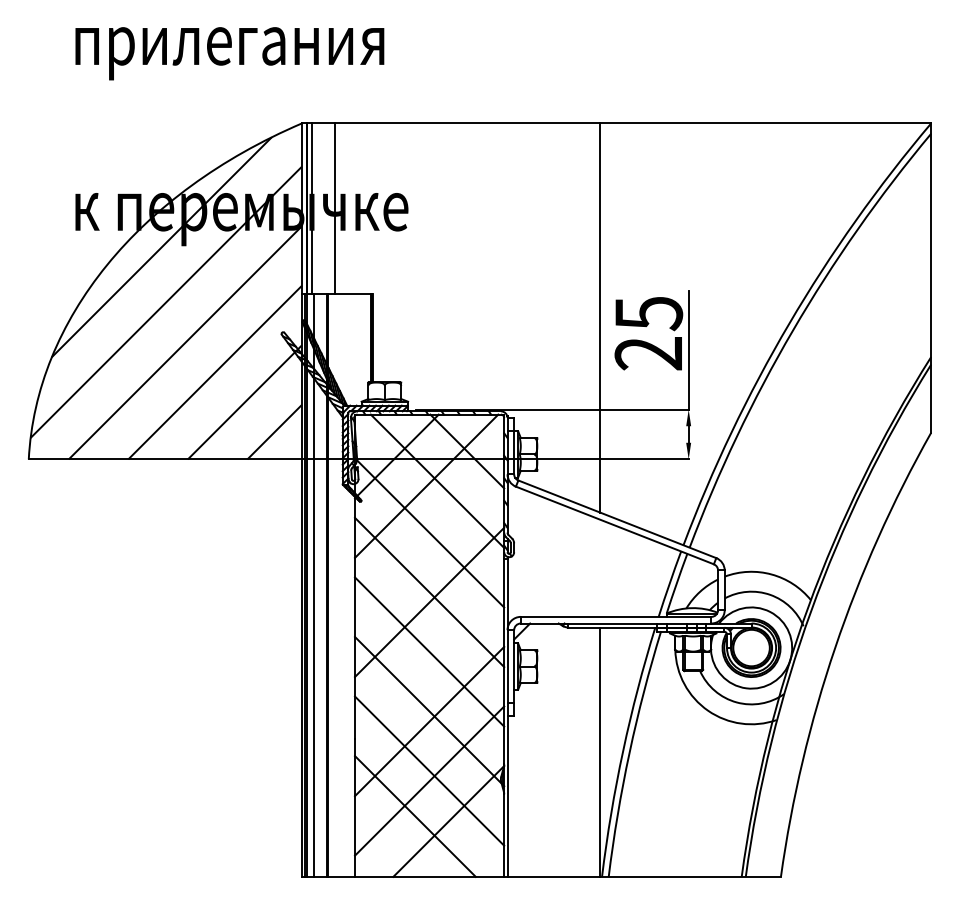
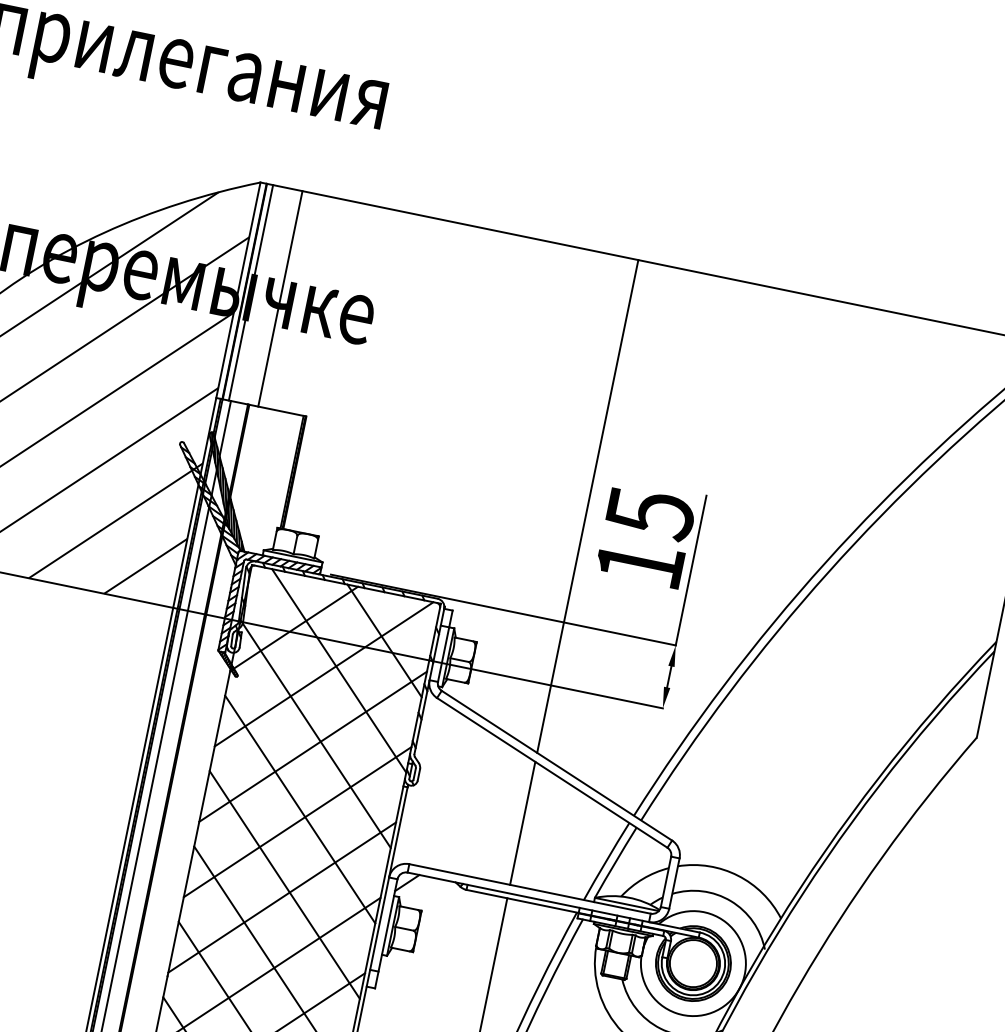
text: (647, 353) -> (638, 563), 25 -> 15
line: (429, 542) -> (313, 746), added
line: (600, 567) -> (523, 822), added
line: (429, 661) -> (282, 896), added

